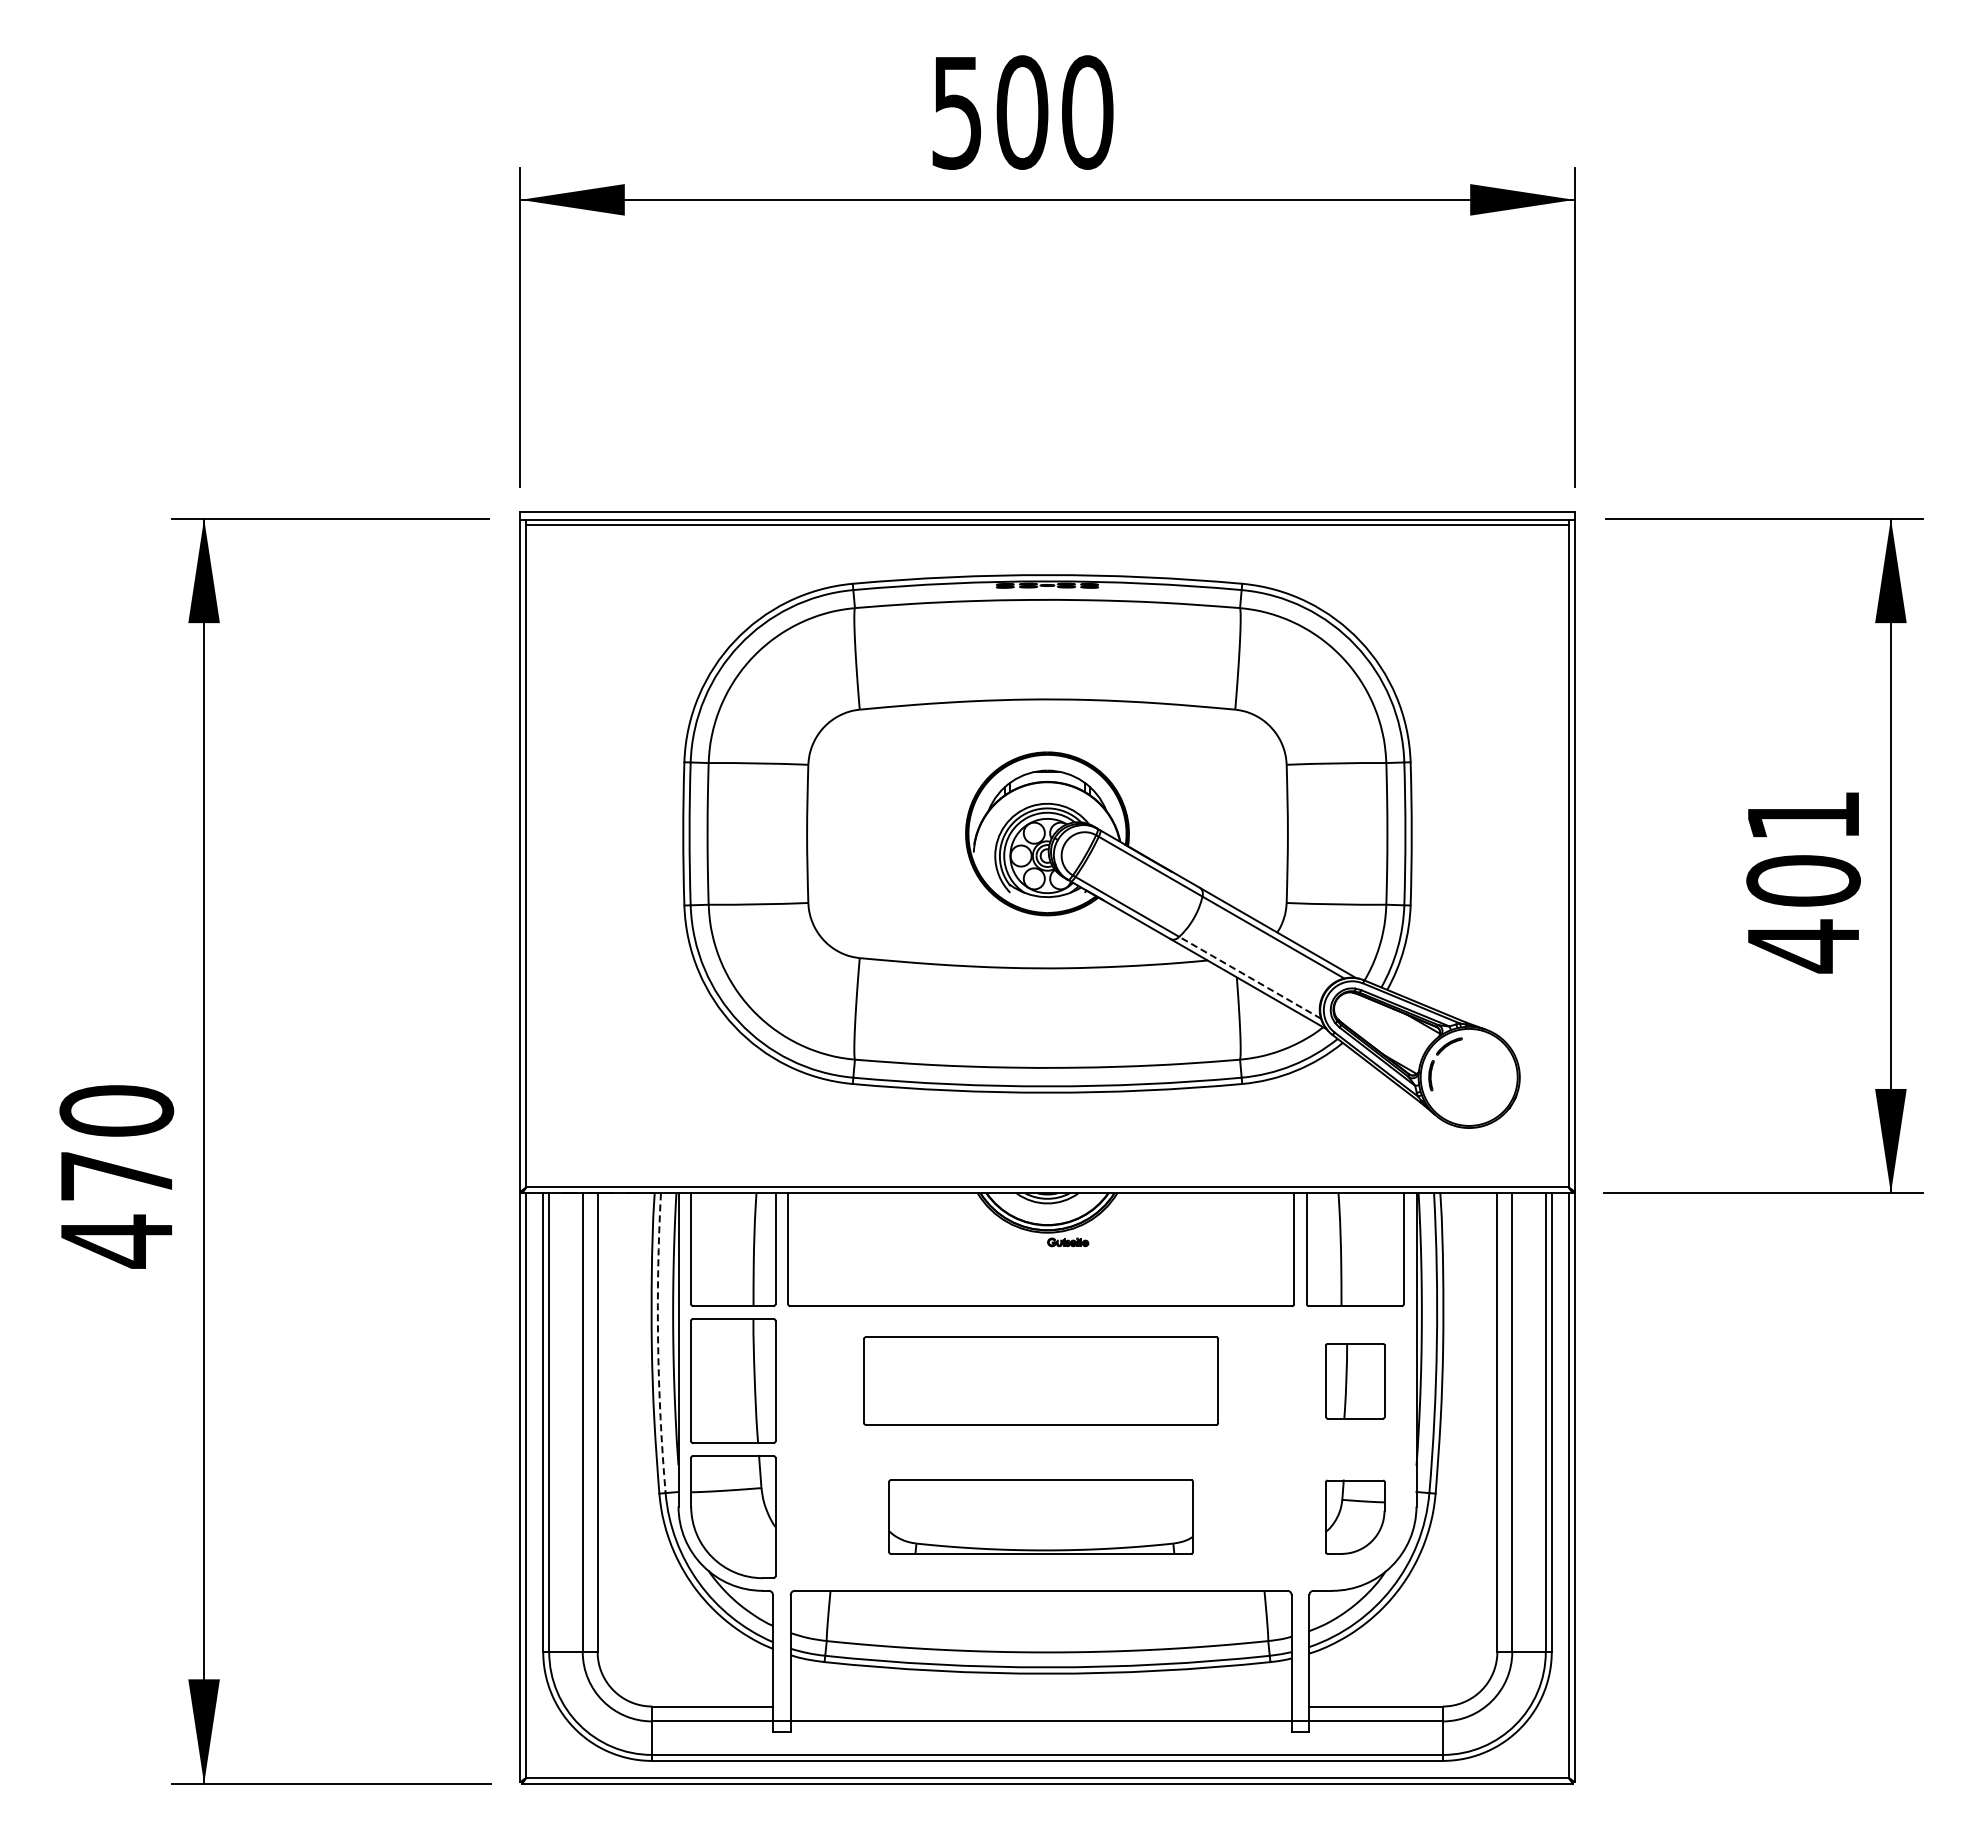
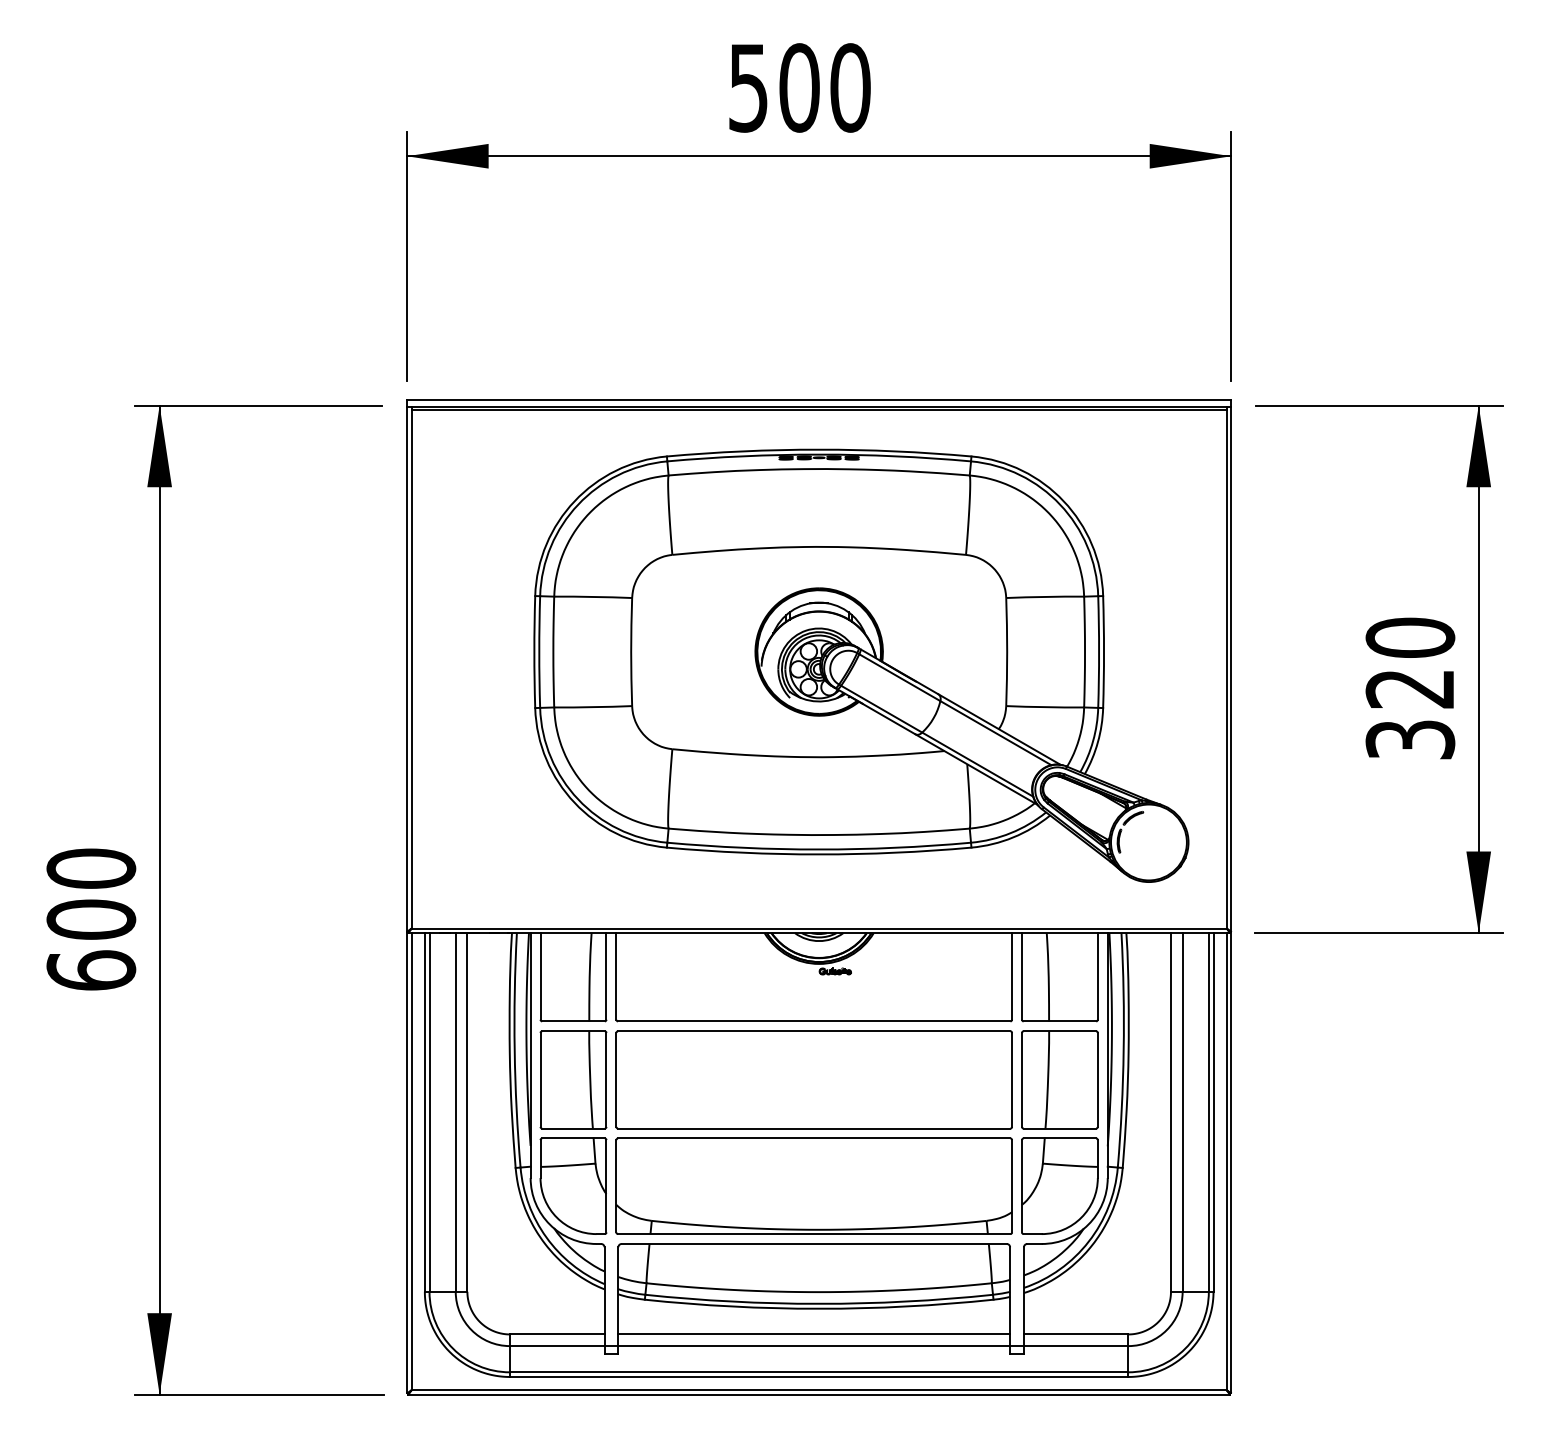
text: (1803, 881) -> (1410, 689), 401 -> 320
line: (1250, 977) -> (977, 764), dashed -> solid
text: (116, 1209) -> (91, 945), 470 -> 600
arc: (658, 1343) -> (514, 1050), dashed -> solid
part: (1040, 1380) -> (813, 1079), size x1.43
part: (1355, 1381) -> (1060, 1080), size x1.67
part: (1040, 1516) -> (813, 1185), size x1.67
part: (1355, 1517) -> (1060, 1186), size x1.67
line: (1040, 1706) -> (813, 1334), added

